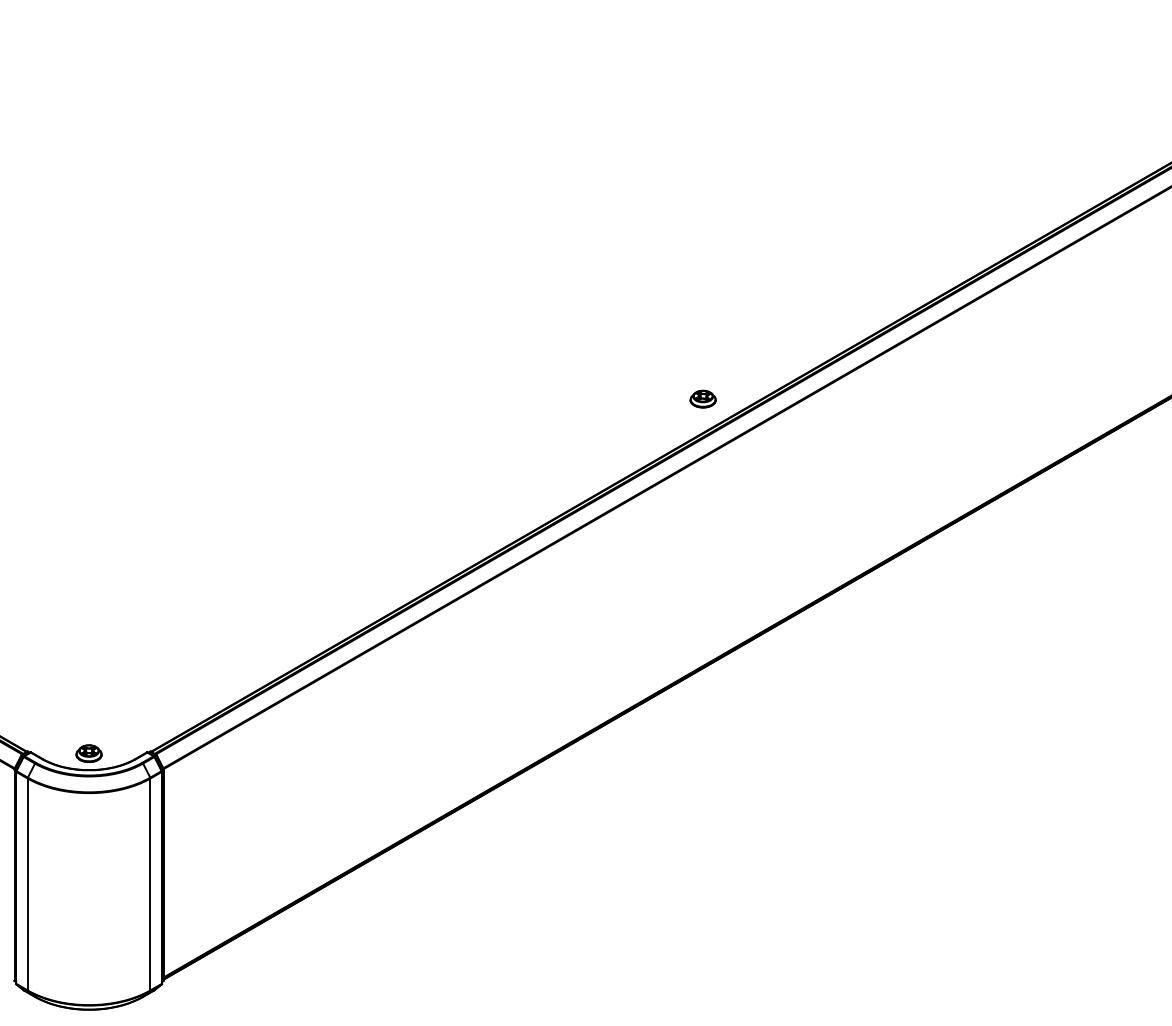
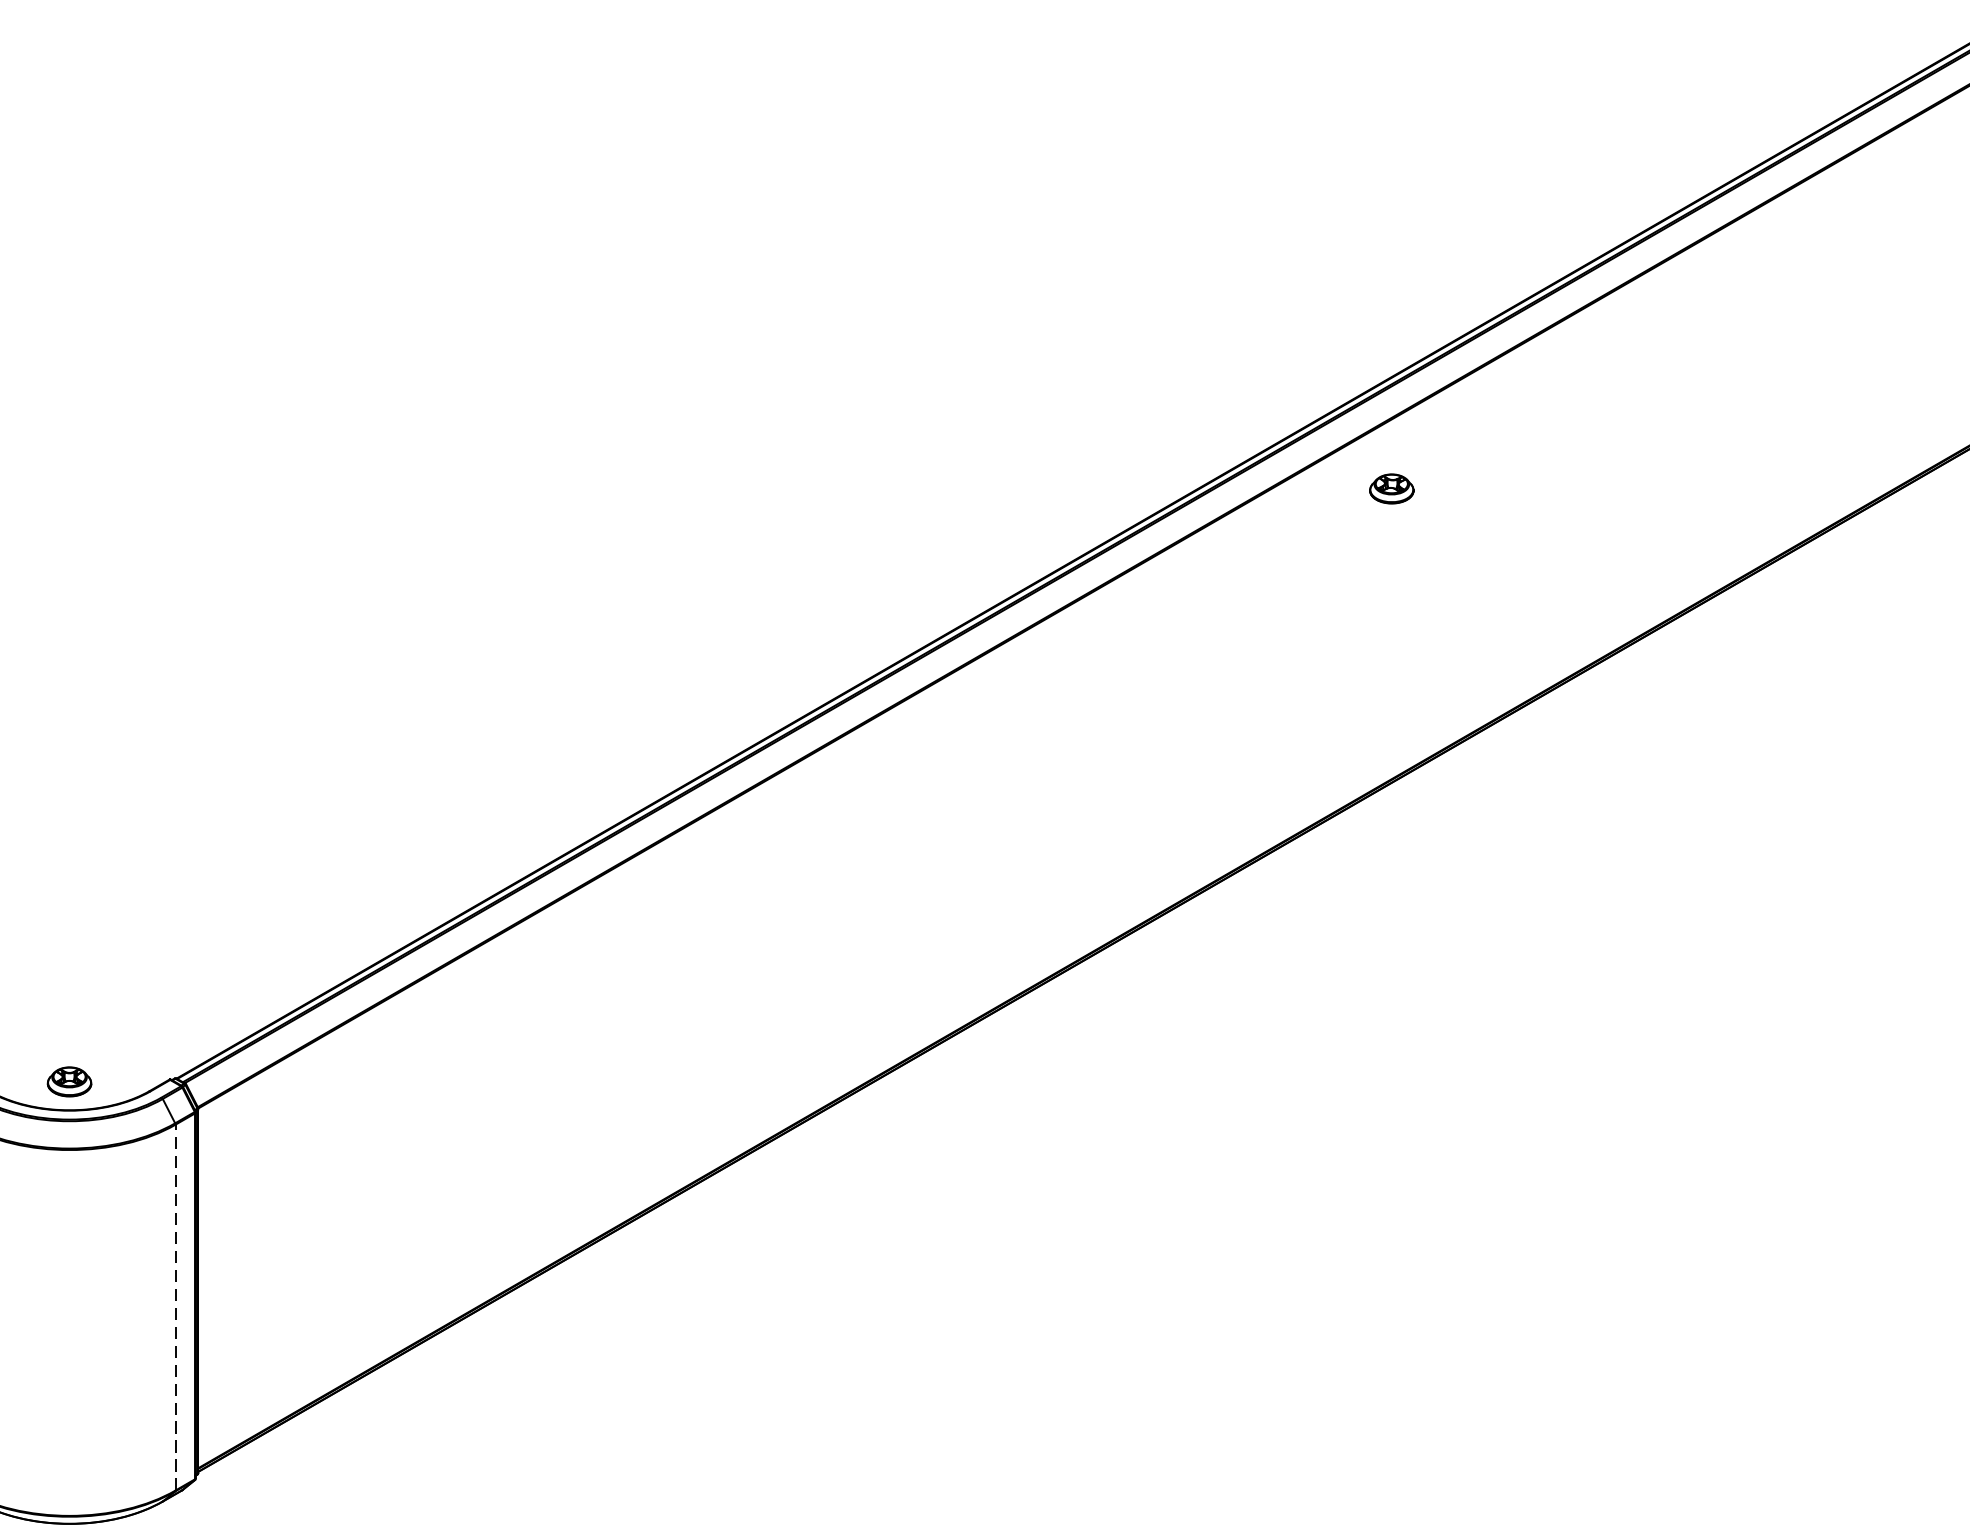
part: (702, 398) -> (1390, 487), moved
line: (150, 884) -> (175, 1307), solid -> dashed

